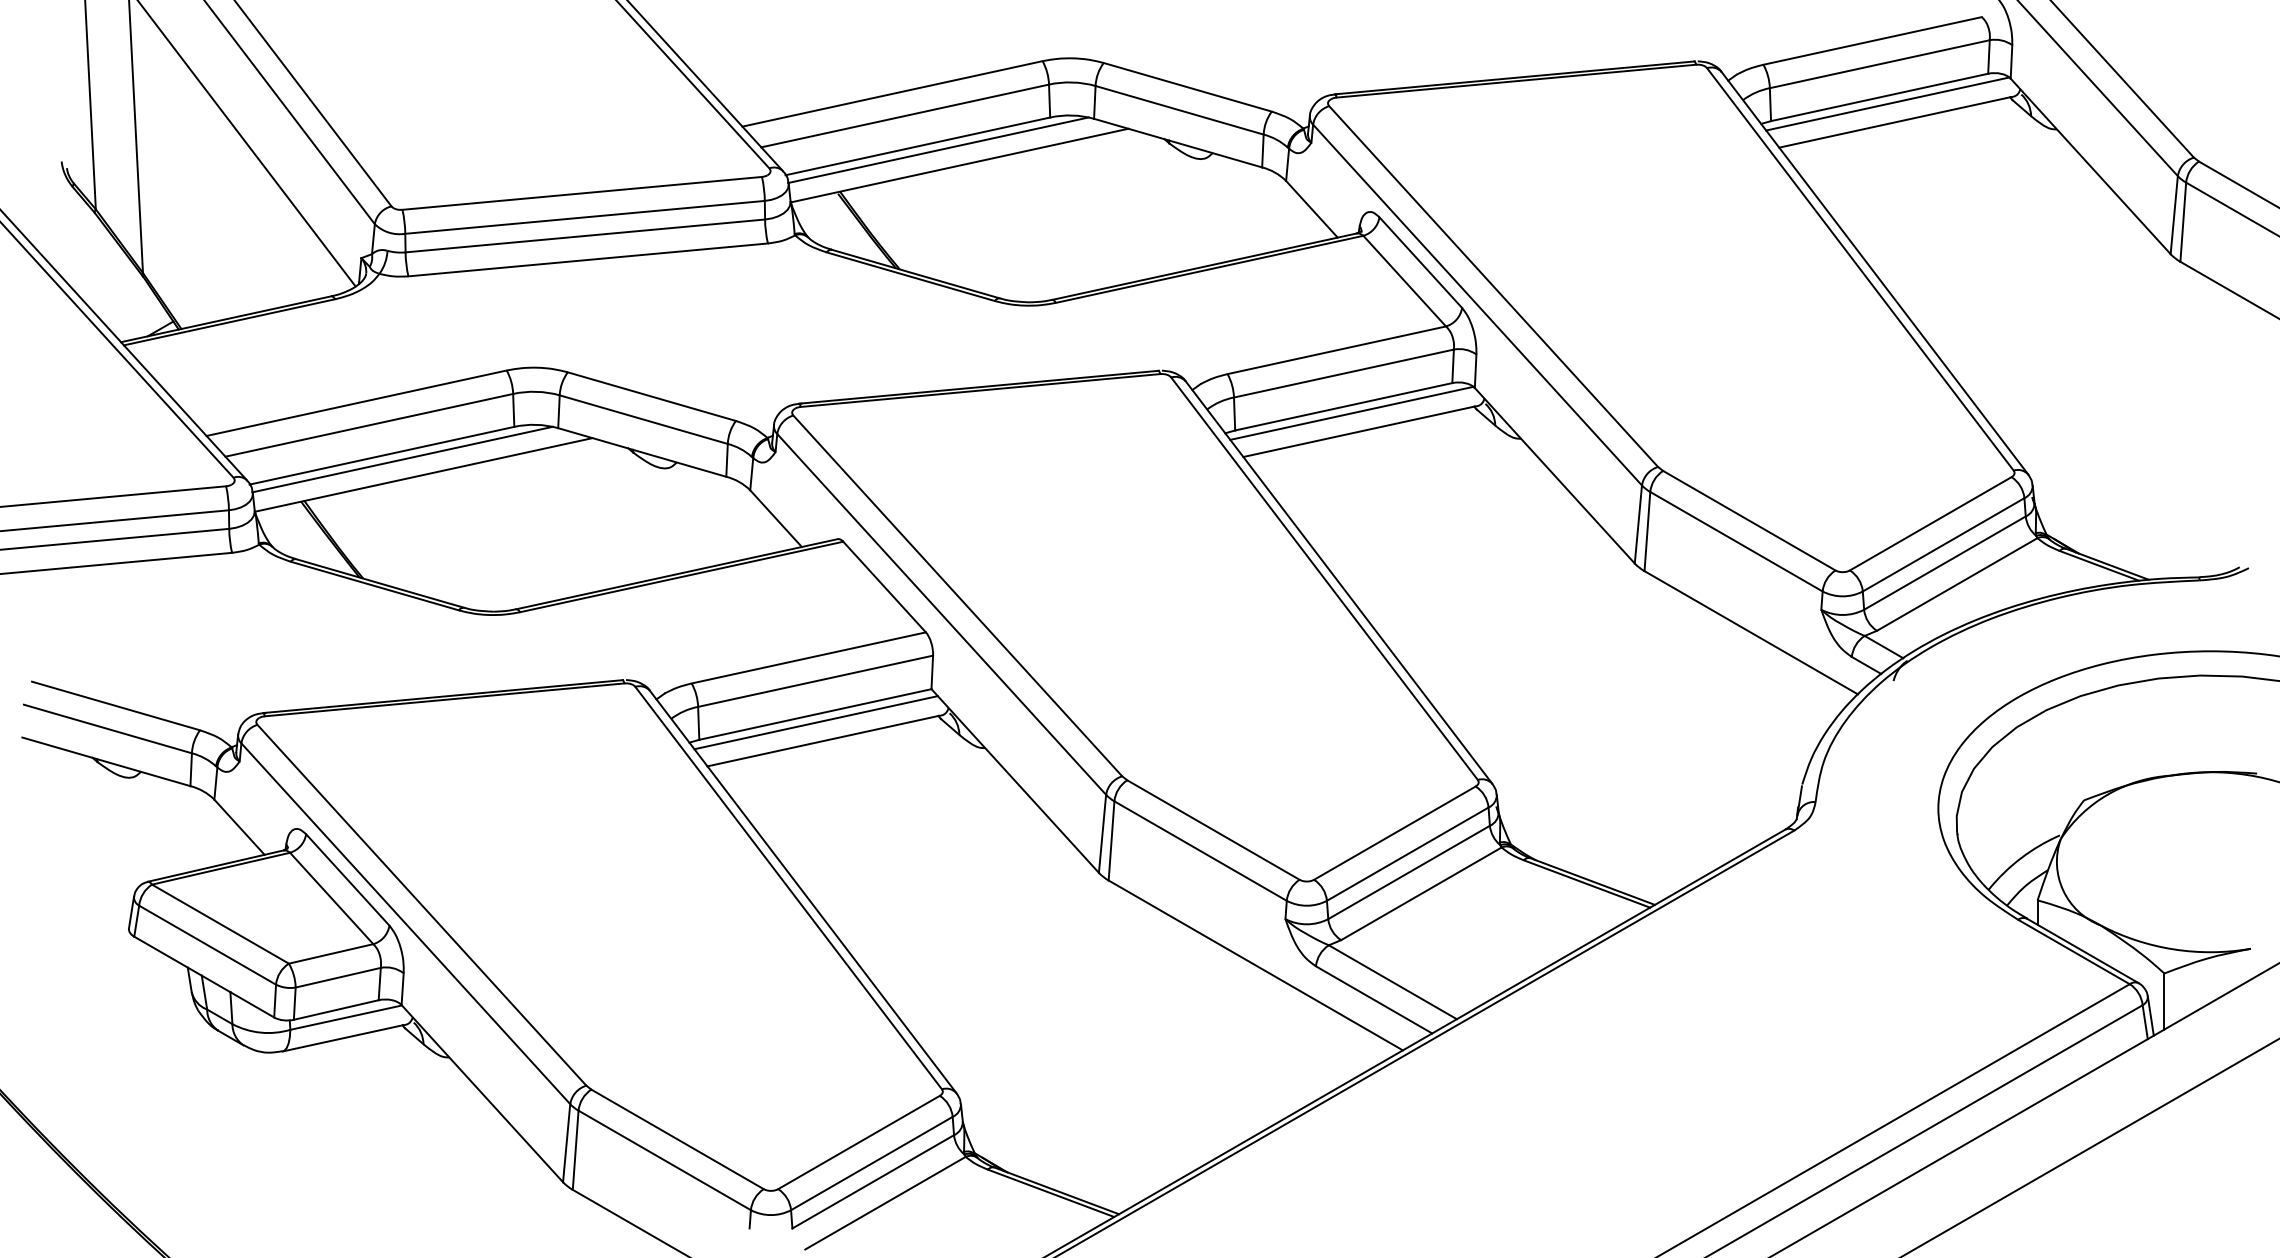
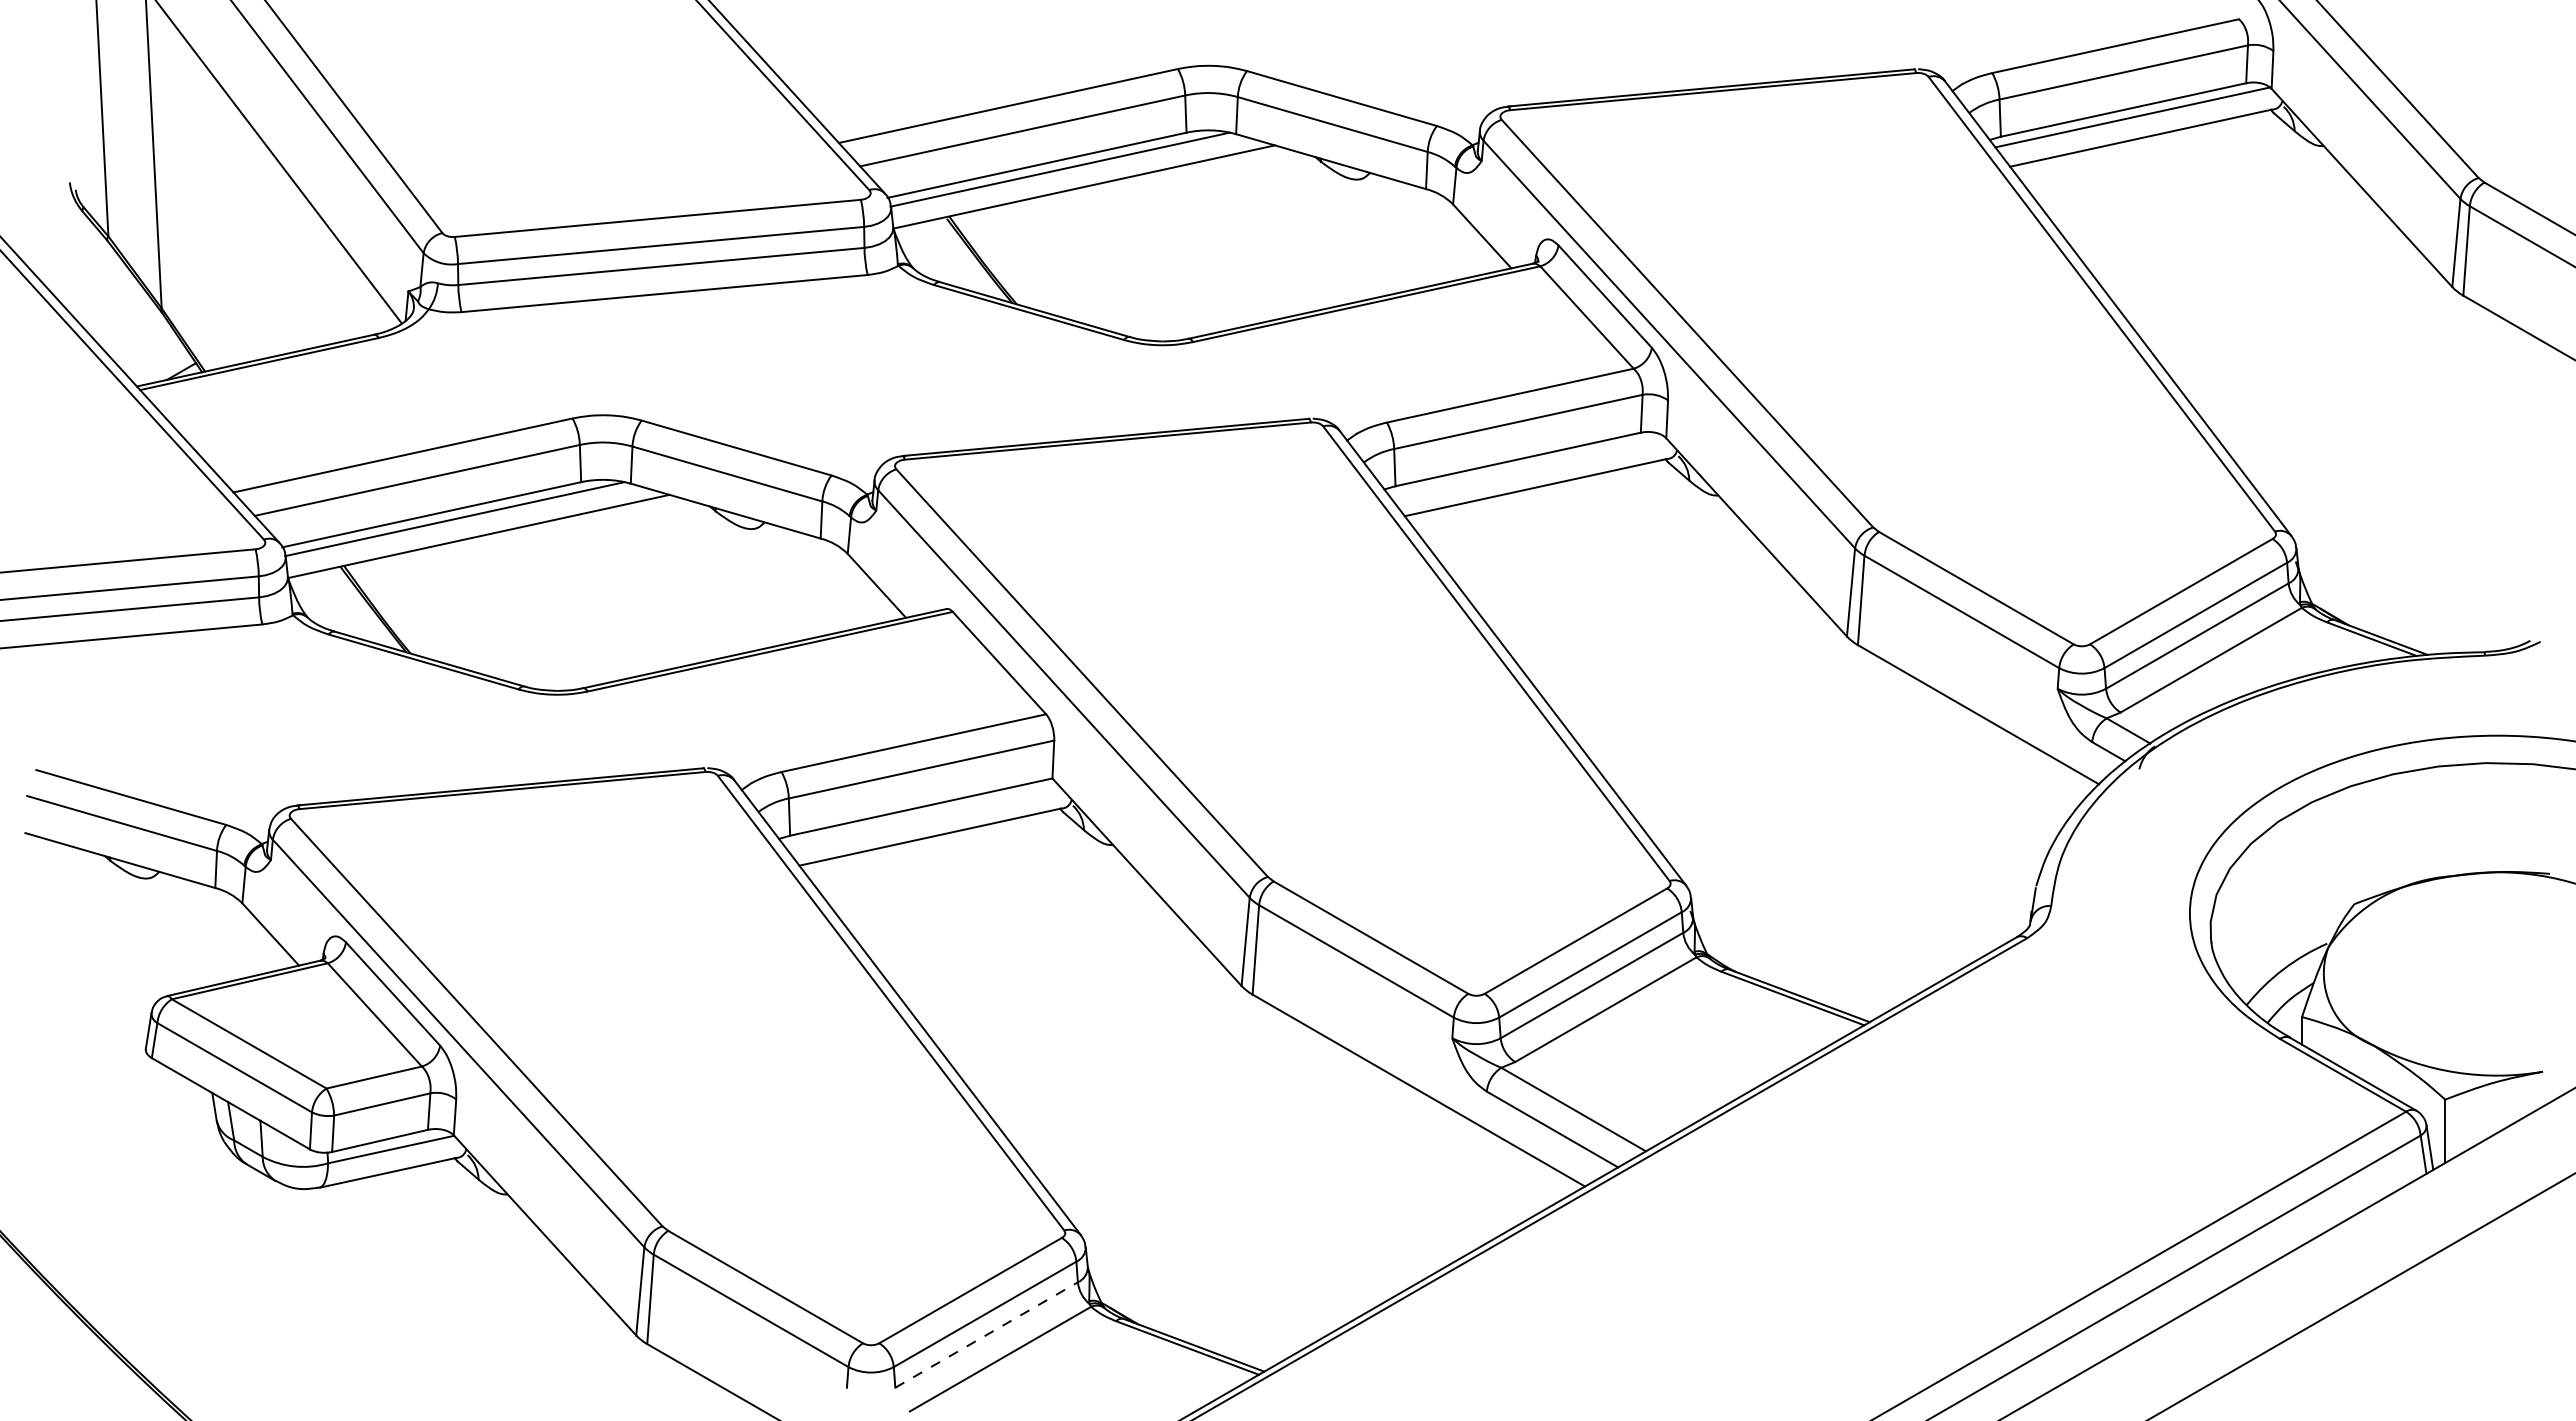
line: (1352, 413) -> (1527, 466), removed
line: (815, 722) -> (921, 816), removed
line: (873, 1181) -> (987, 1334), solid -> dashed

